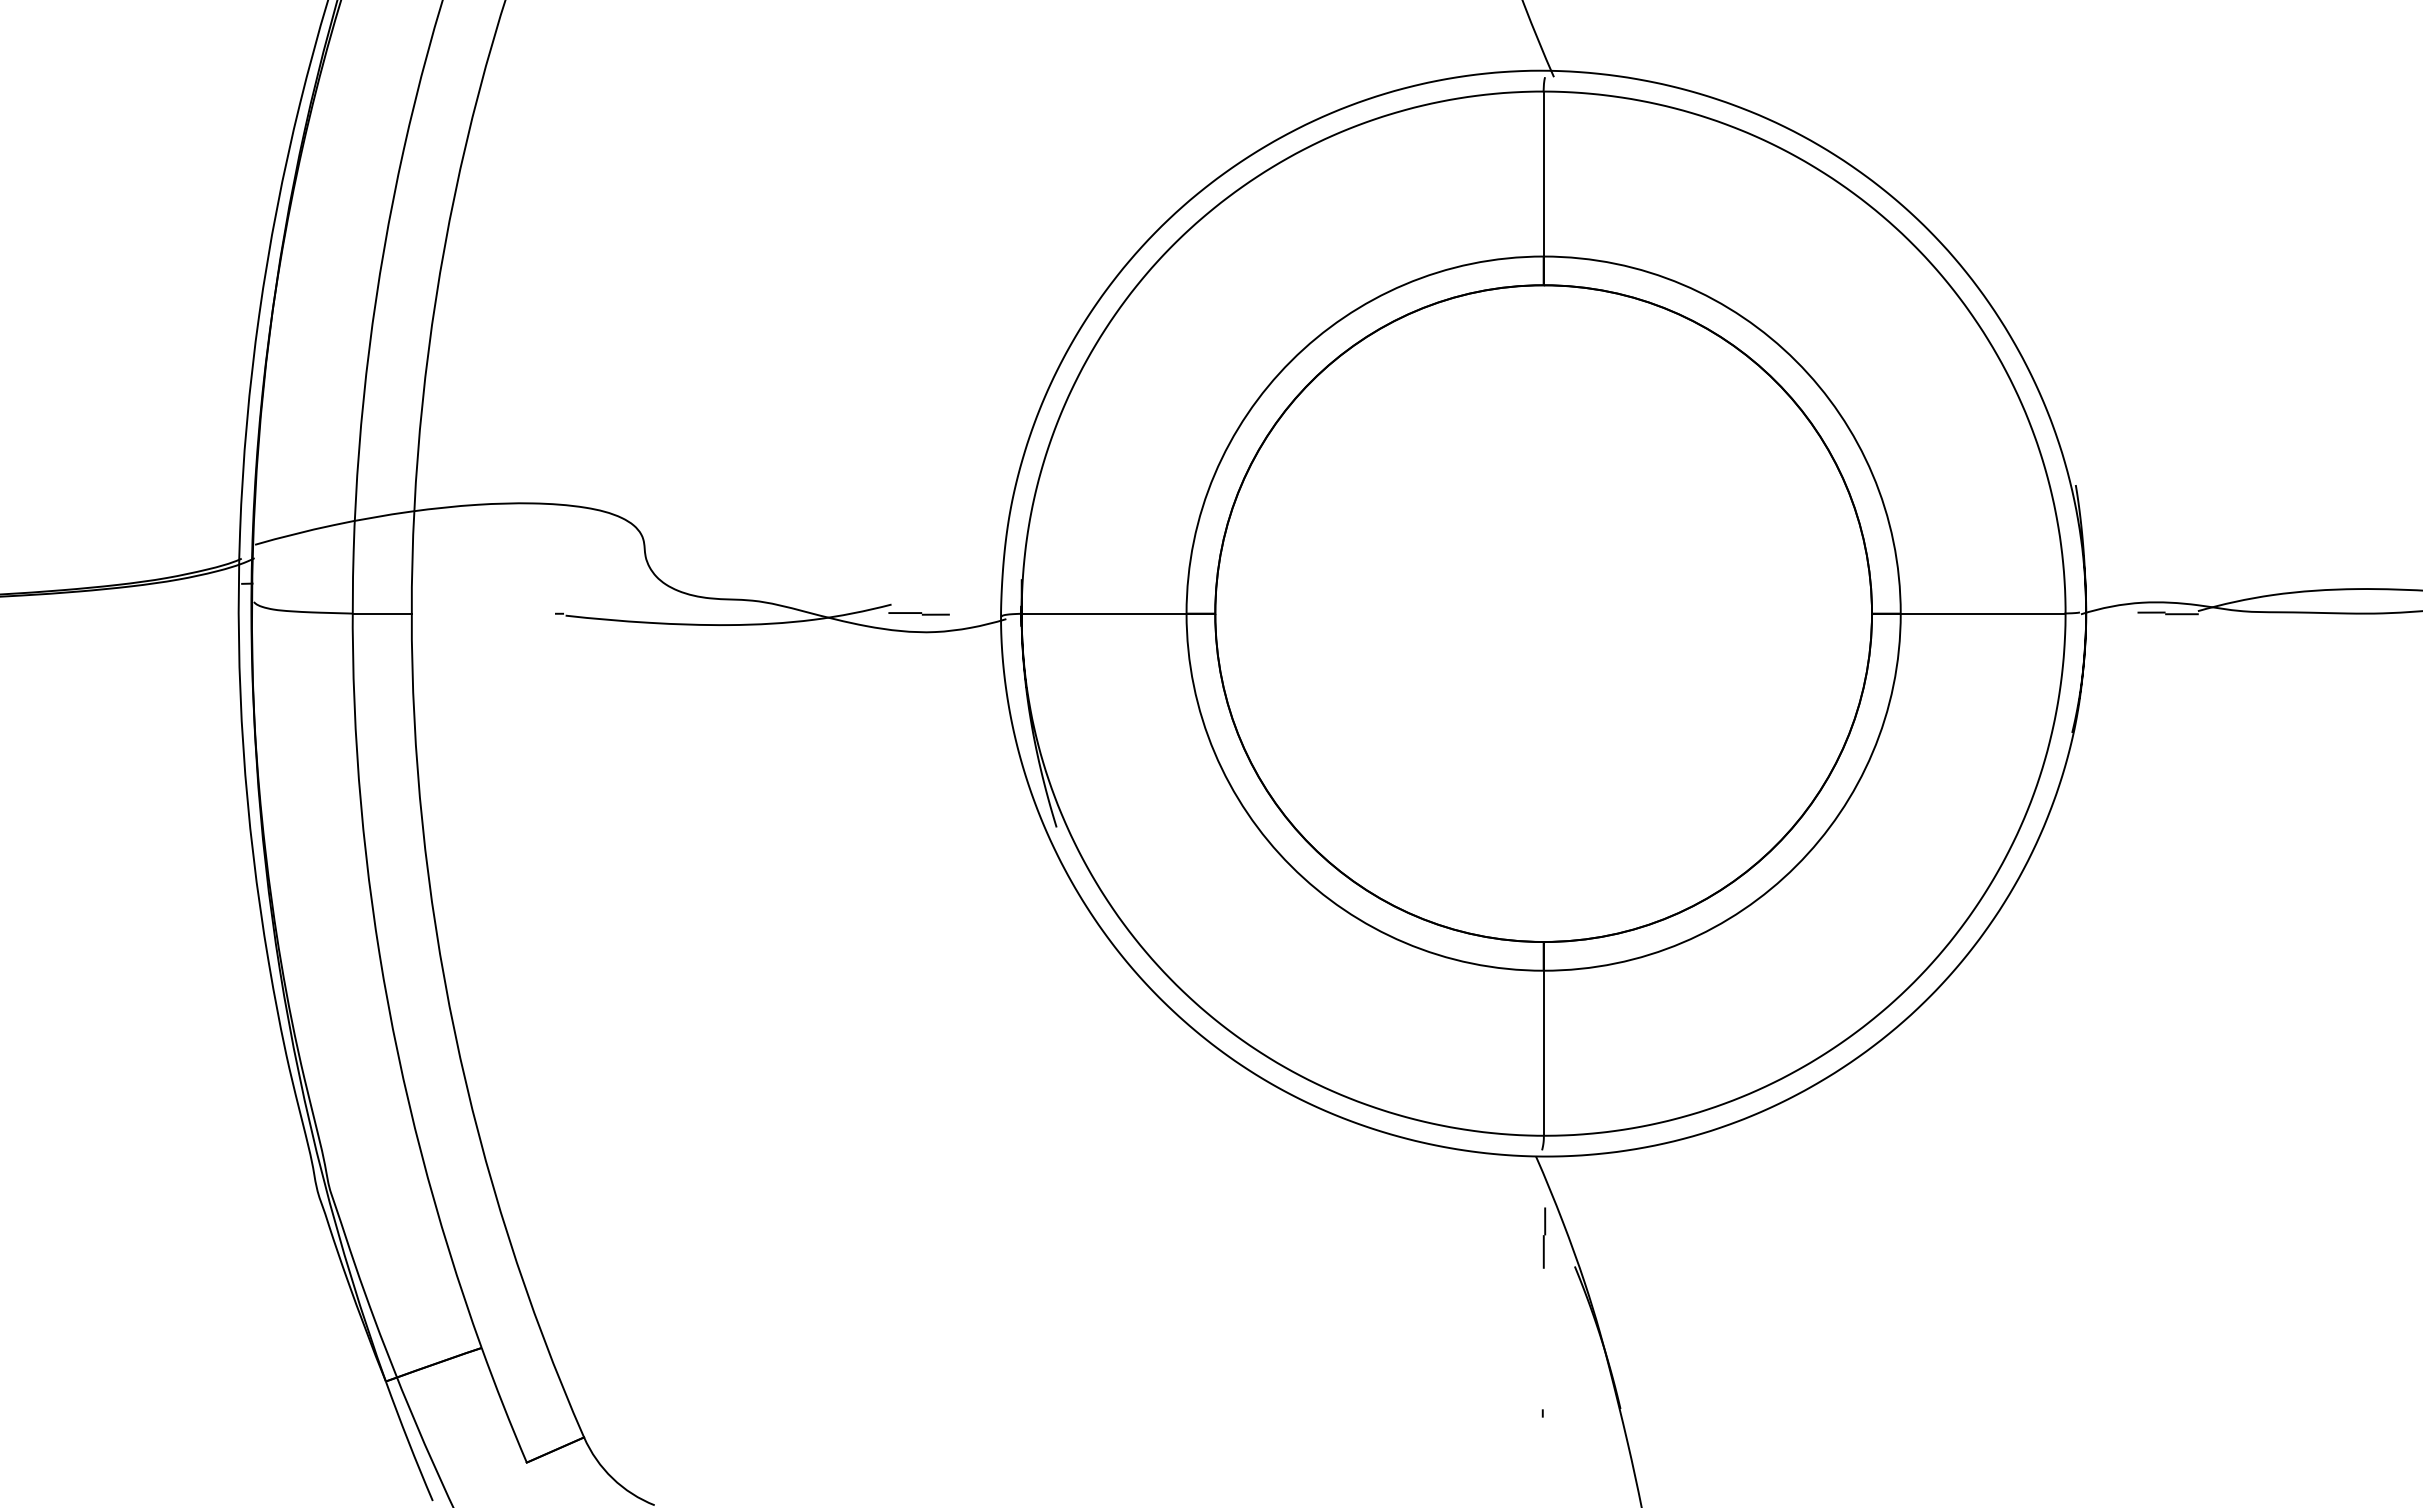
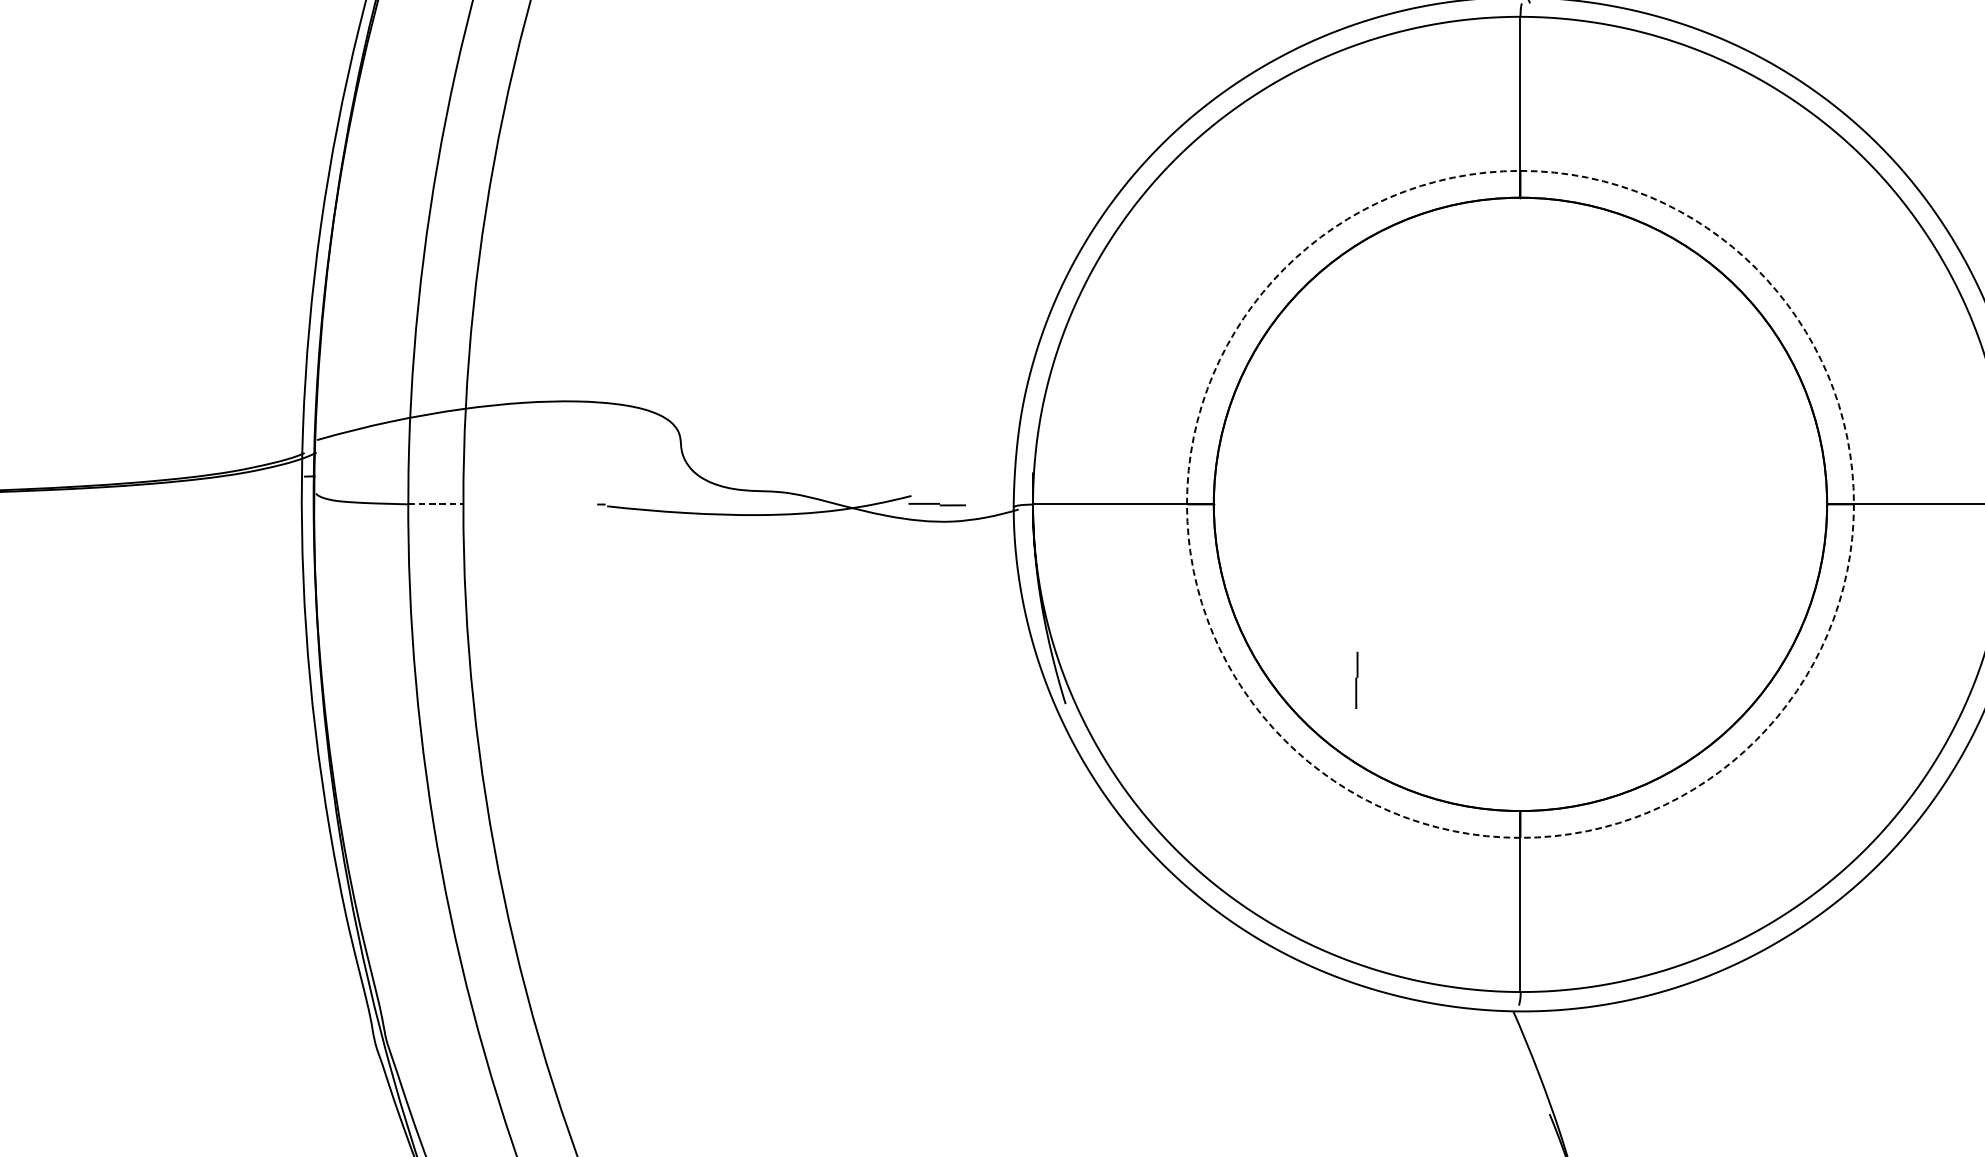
line: (382, 613) -> (436, 504), solid -> dashed
circle: (1543, 613) -> (1520, 504), solid -> dashed
line: (1544, 1237) -> (1356, 679), moved

